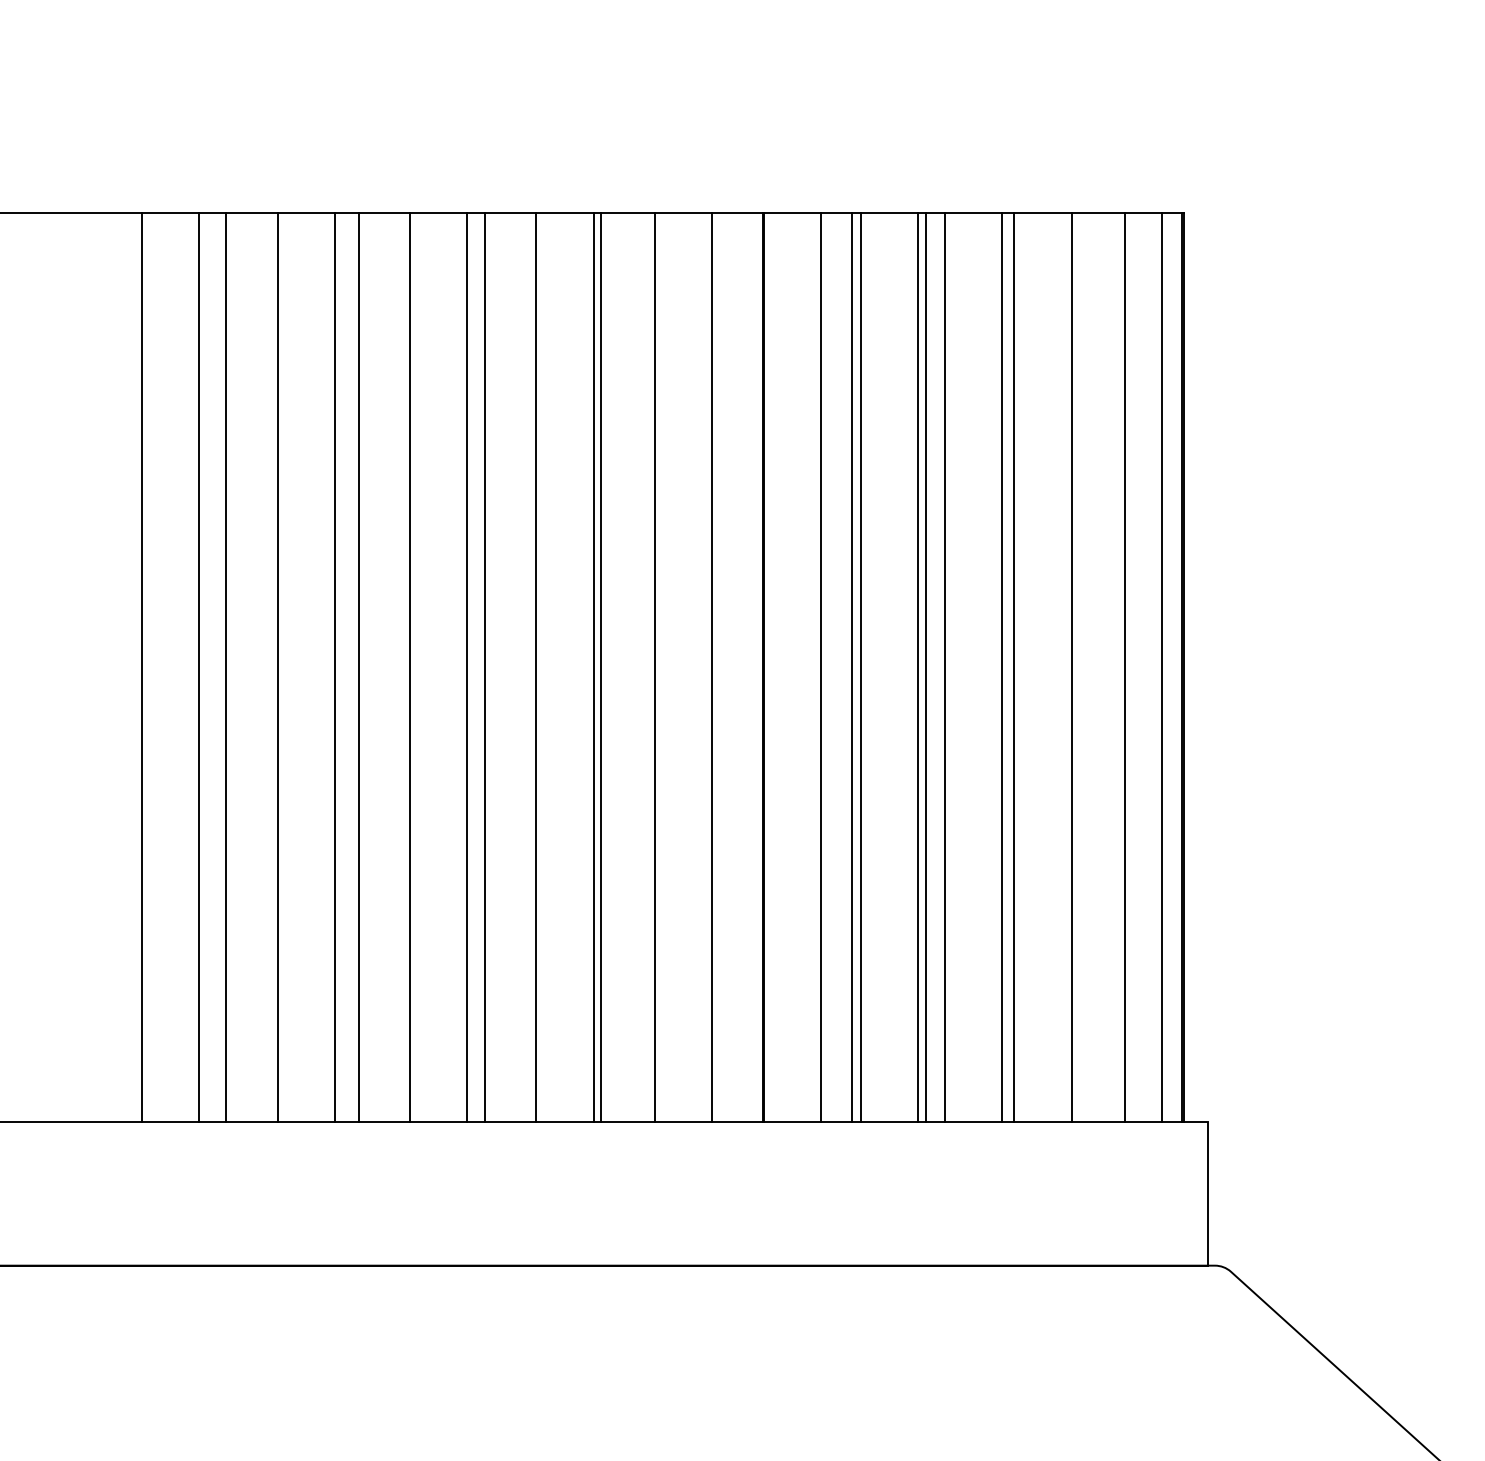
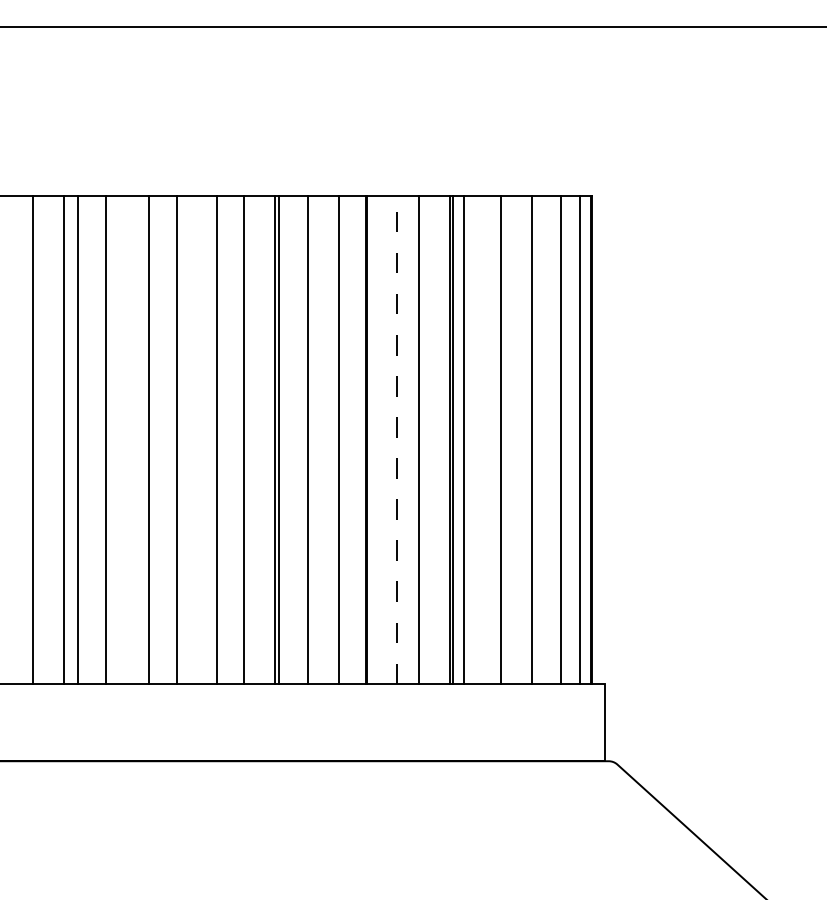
line: (335, 668) -> (136, 440), removed
line: (467, 668) -> (207, 440), removed
line: (821, 668) -> (397, 440), solid -> dashed
line: (853, 668) -> (414, 440), removed
line: (1002, 668) -> (494, 440), removed

